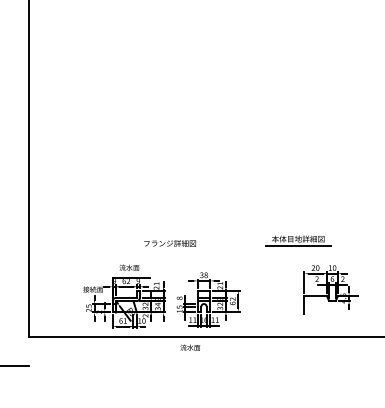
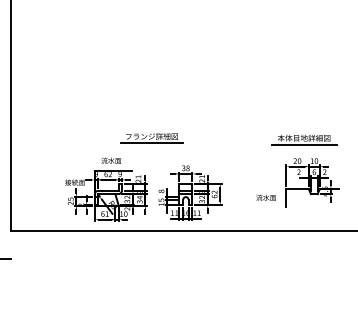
part: (298, 240) -> (304, 139), moved
line: (169, 250) -> (151, 143), added
text: (190, 347) -> (266, 197), moved

